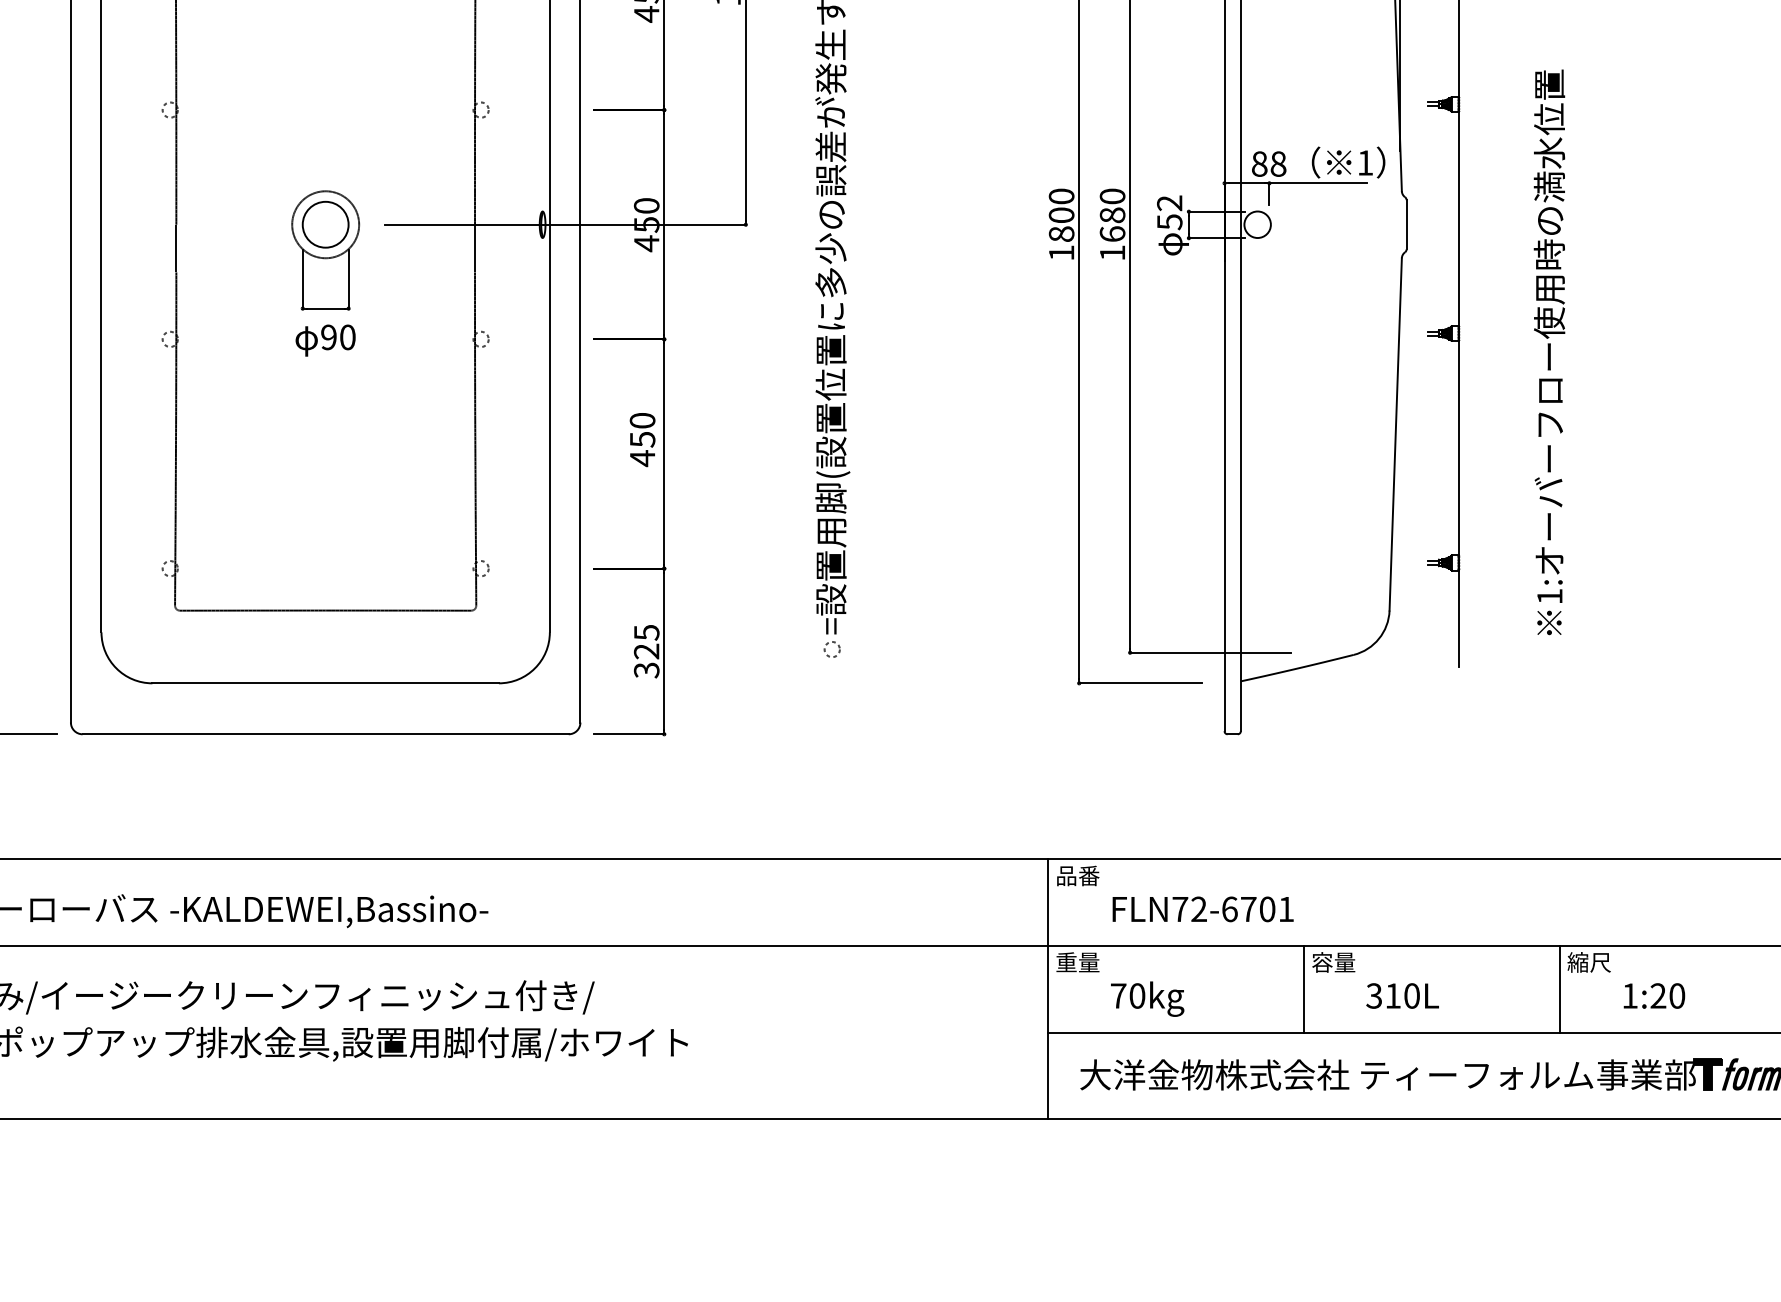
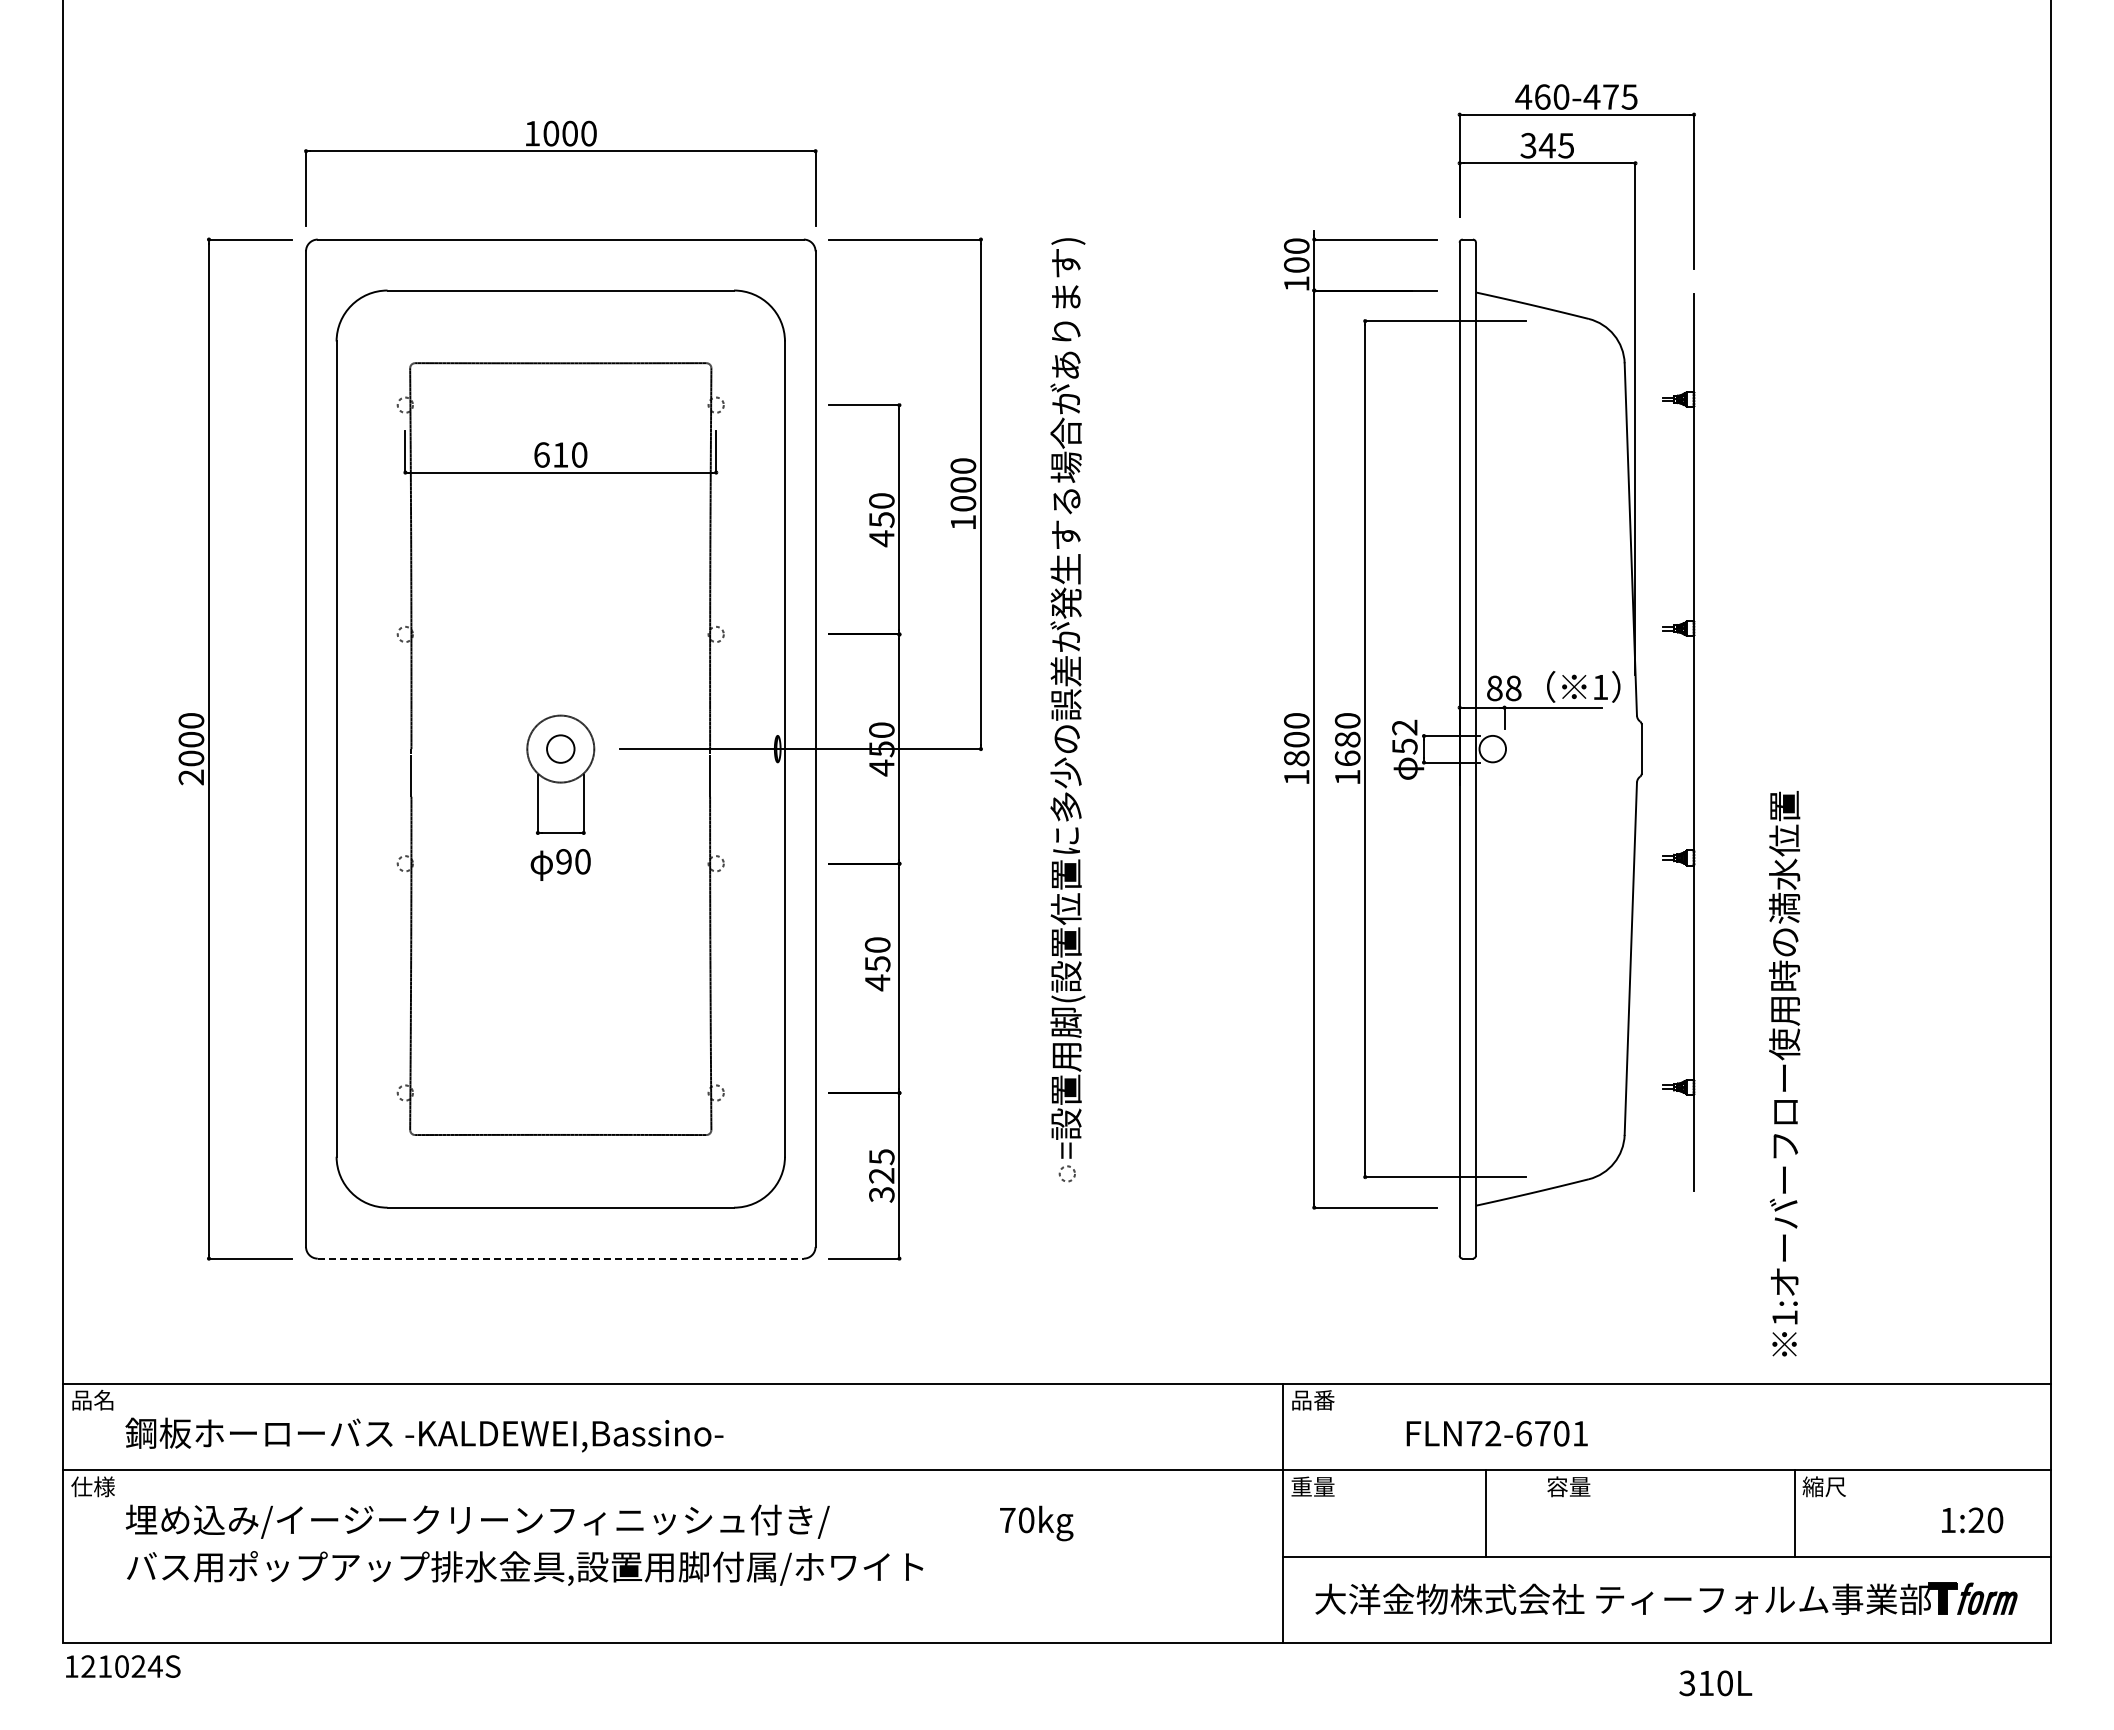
circle: (325, 225) -> (560, 749), size x0.6
text: (1549, 352) -> (1784, 1073), moved
line: (326, 734) -> (561, 1258), solid -> dashed
text: (1202, 909) -> (1496, 1433), moved
line: (1304, 989) -> (1486, 1513), moved
text: (1402, 996) -> (1715, 1683), moved
text: (1654, 996) -> (1972, 1520), moved
text: (1147, 999) -> (1036, 1523), moved

